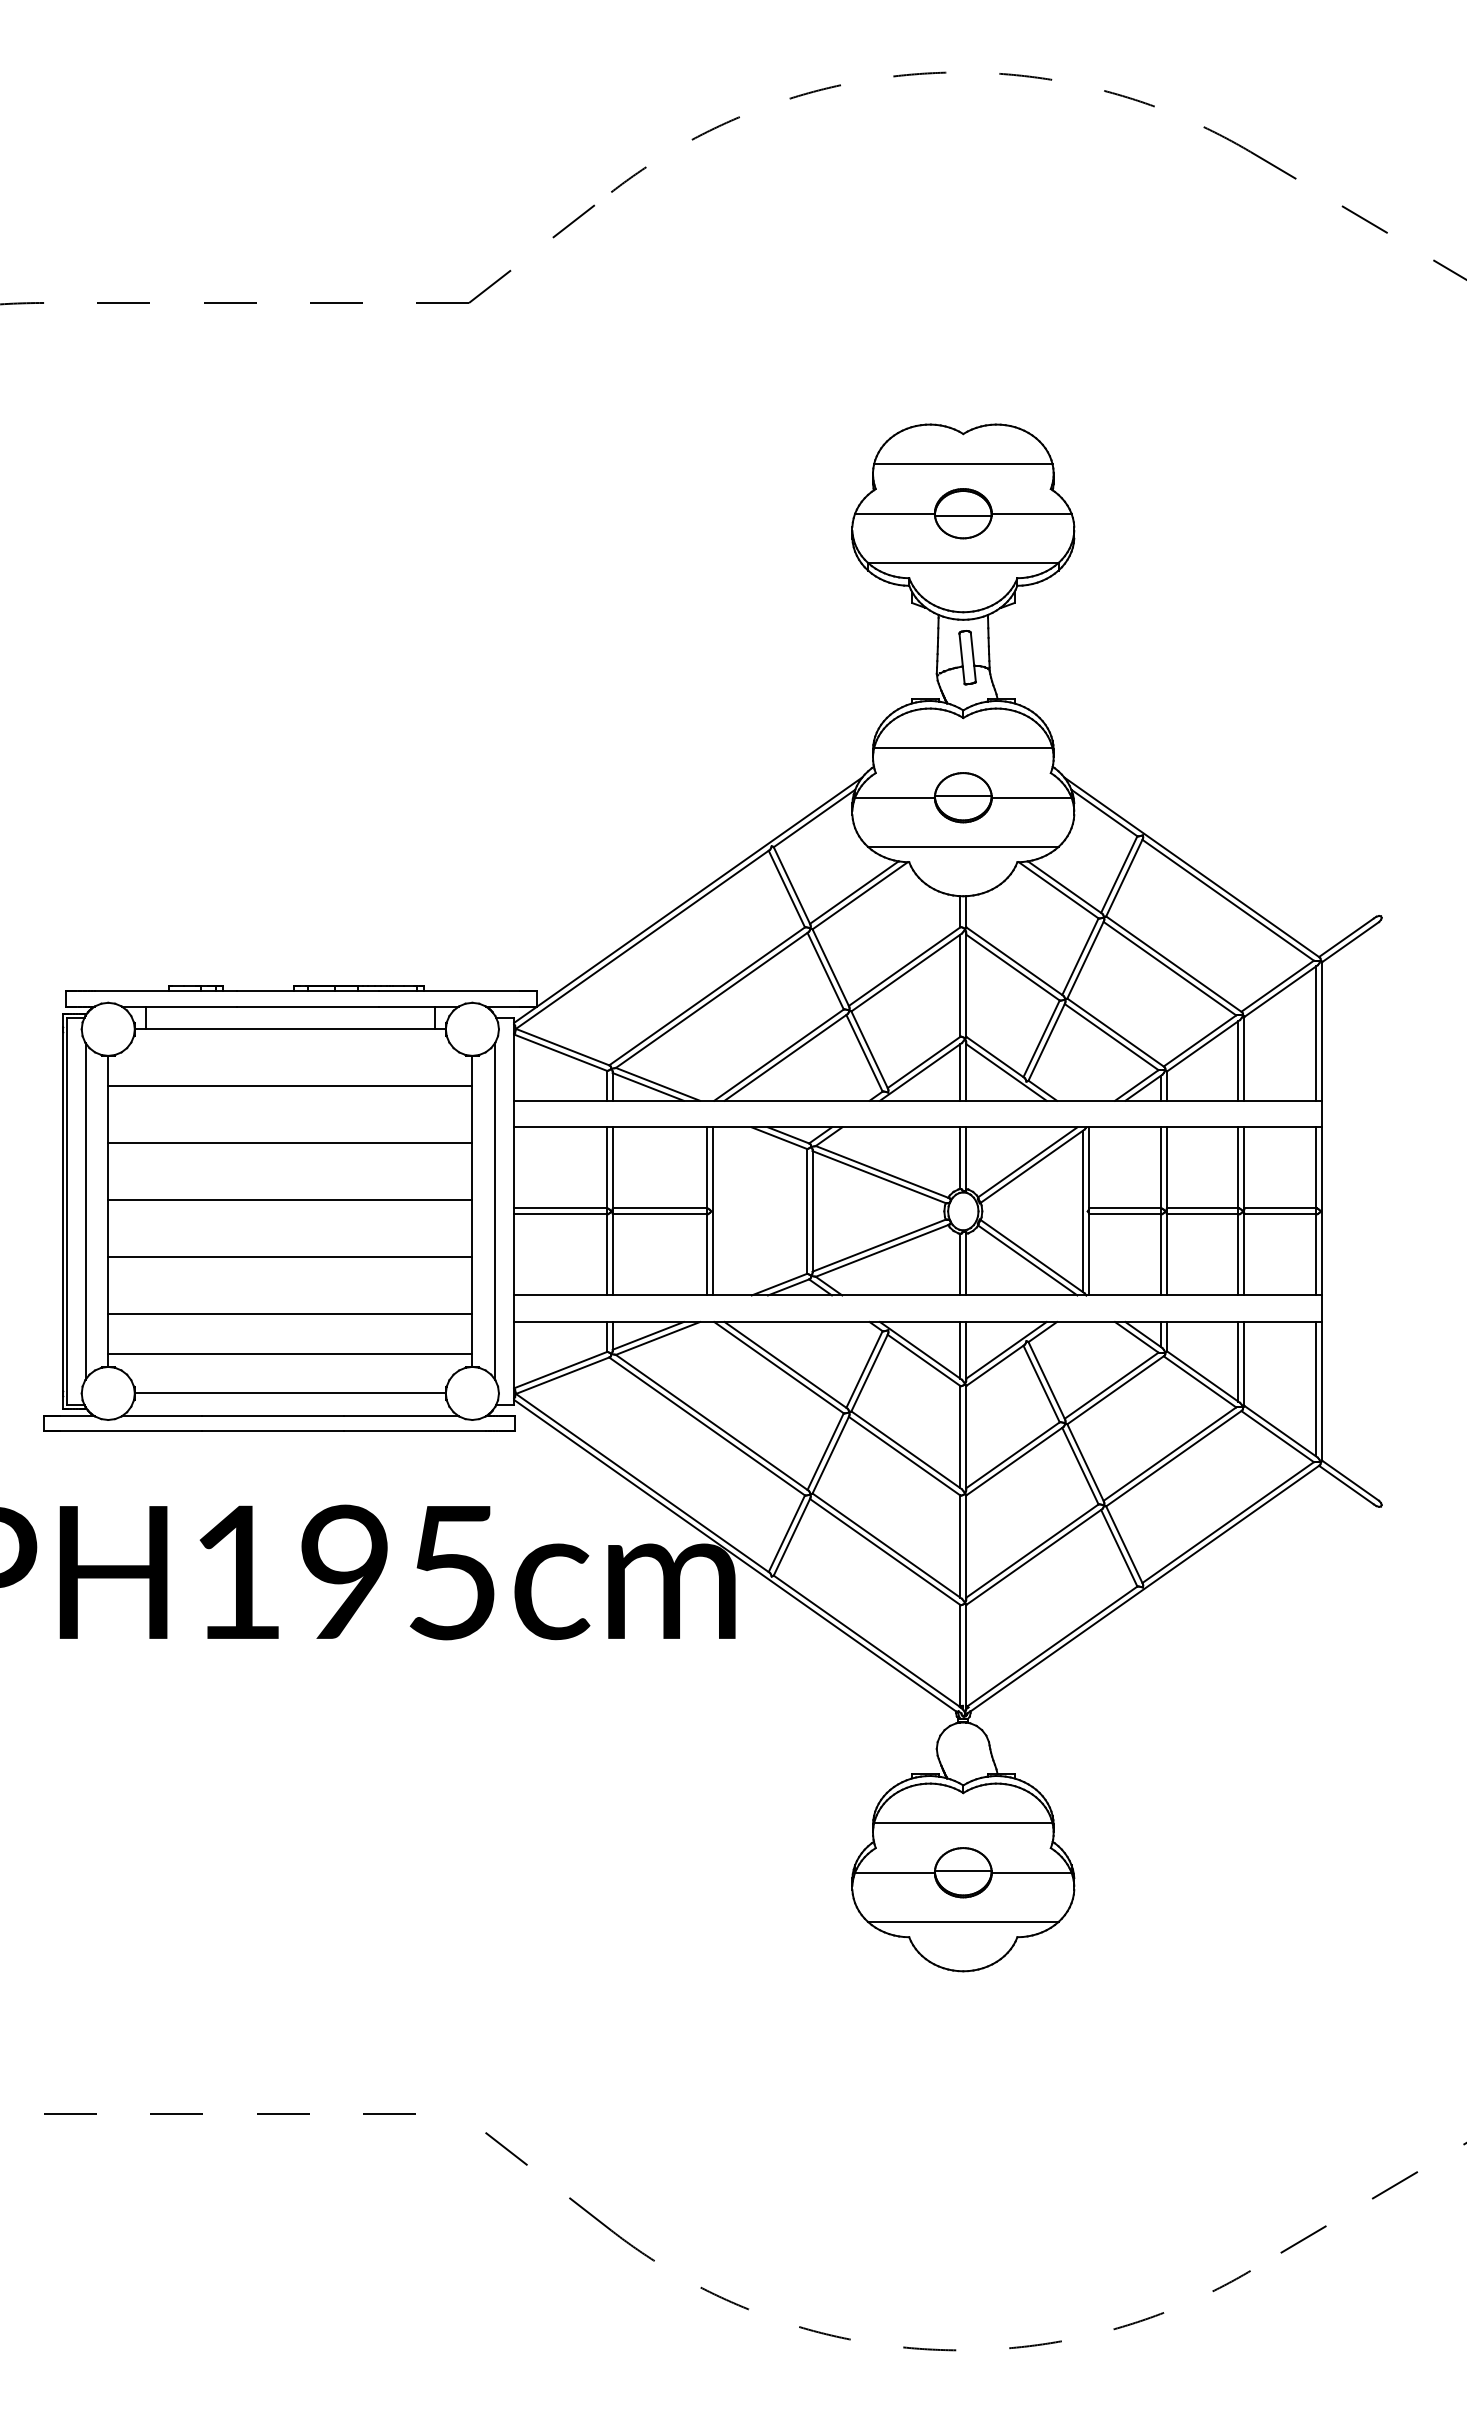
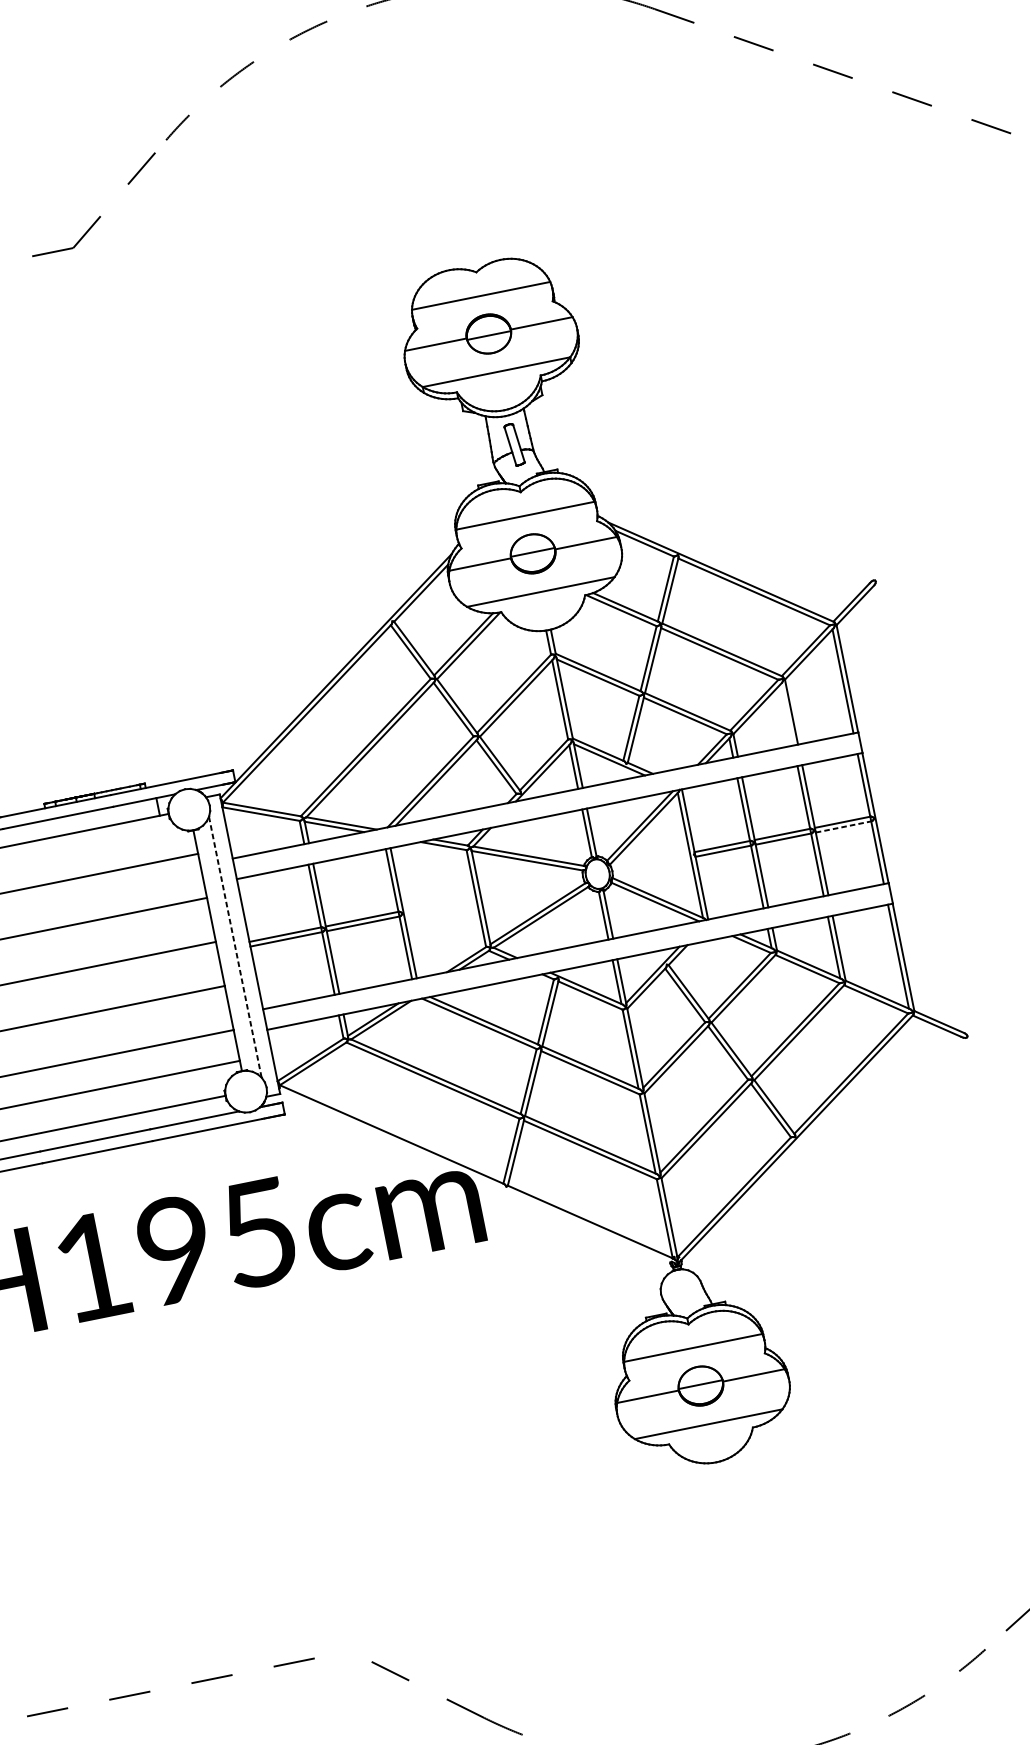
line: (1238, 1060) -> (787, 714), removed
line: (495, 1210) -> (235, 946), solid -> dashed
line: (1281, 1214) -> (844, 826), solid -> dashed
line: (735, 1555) -> (475, 1176), removed

